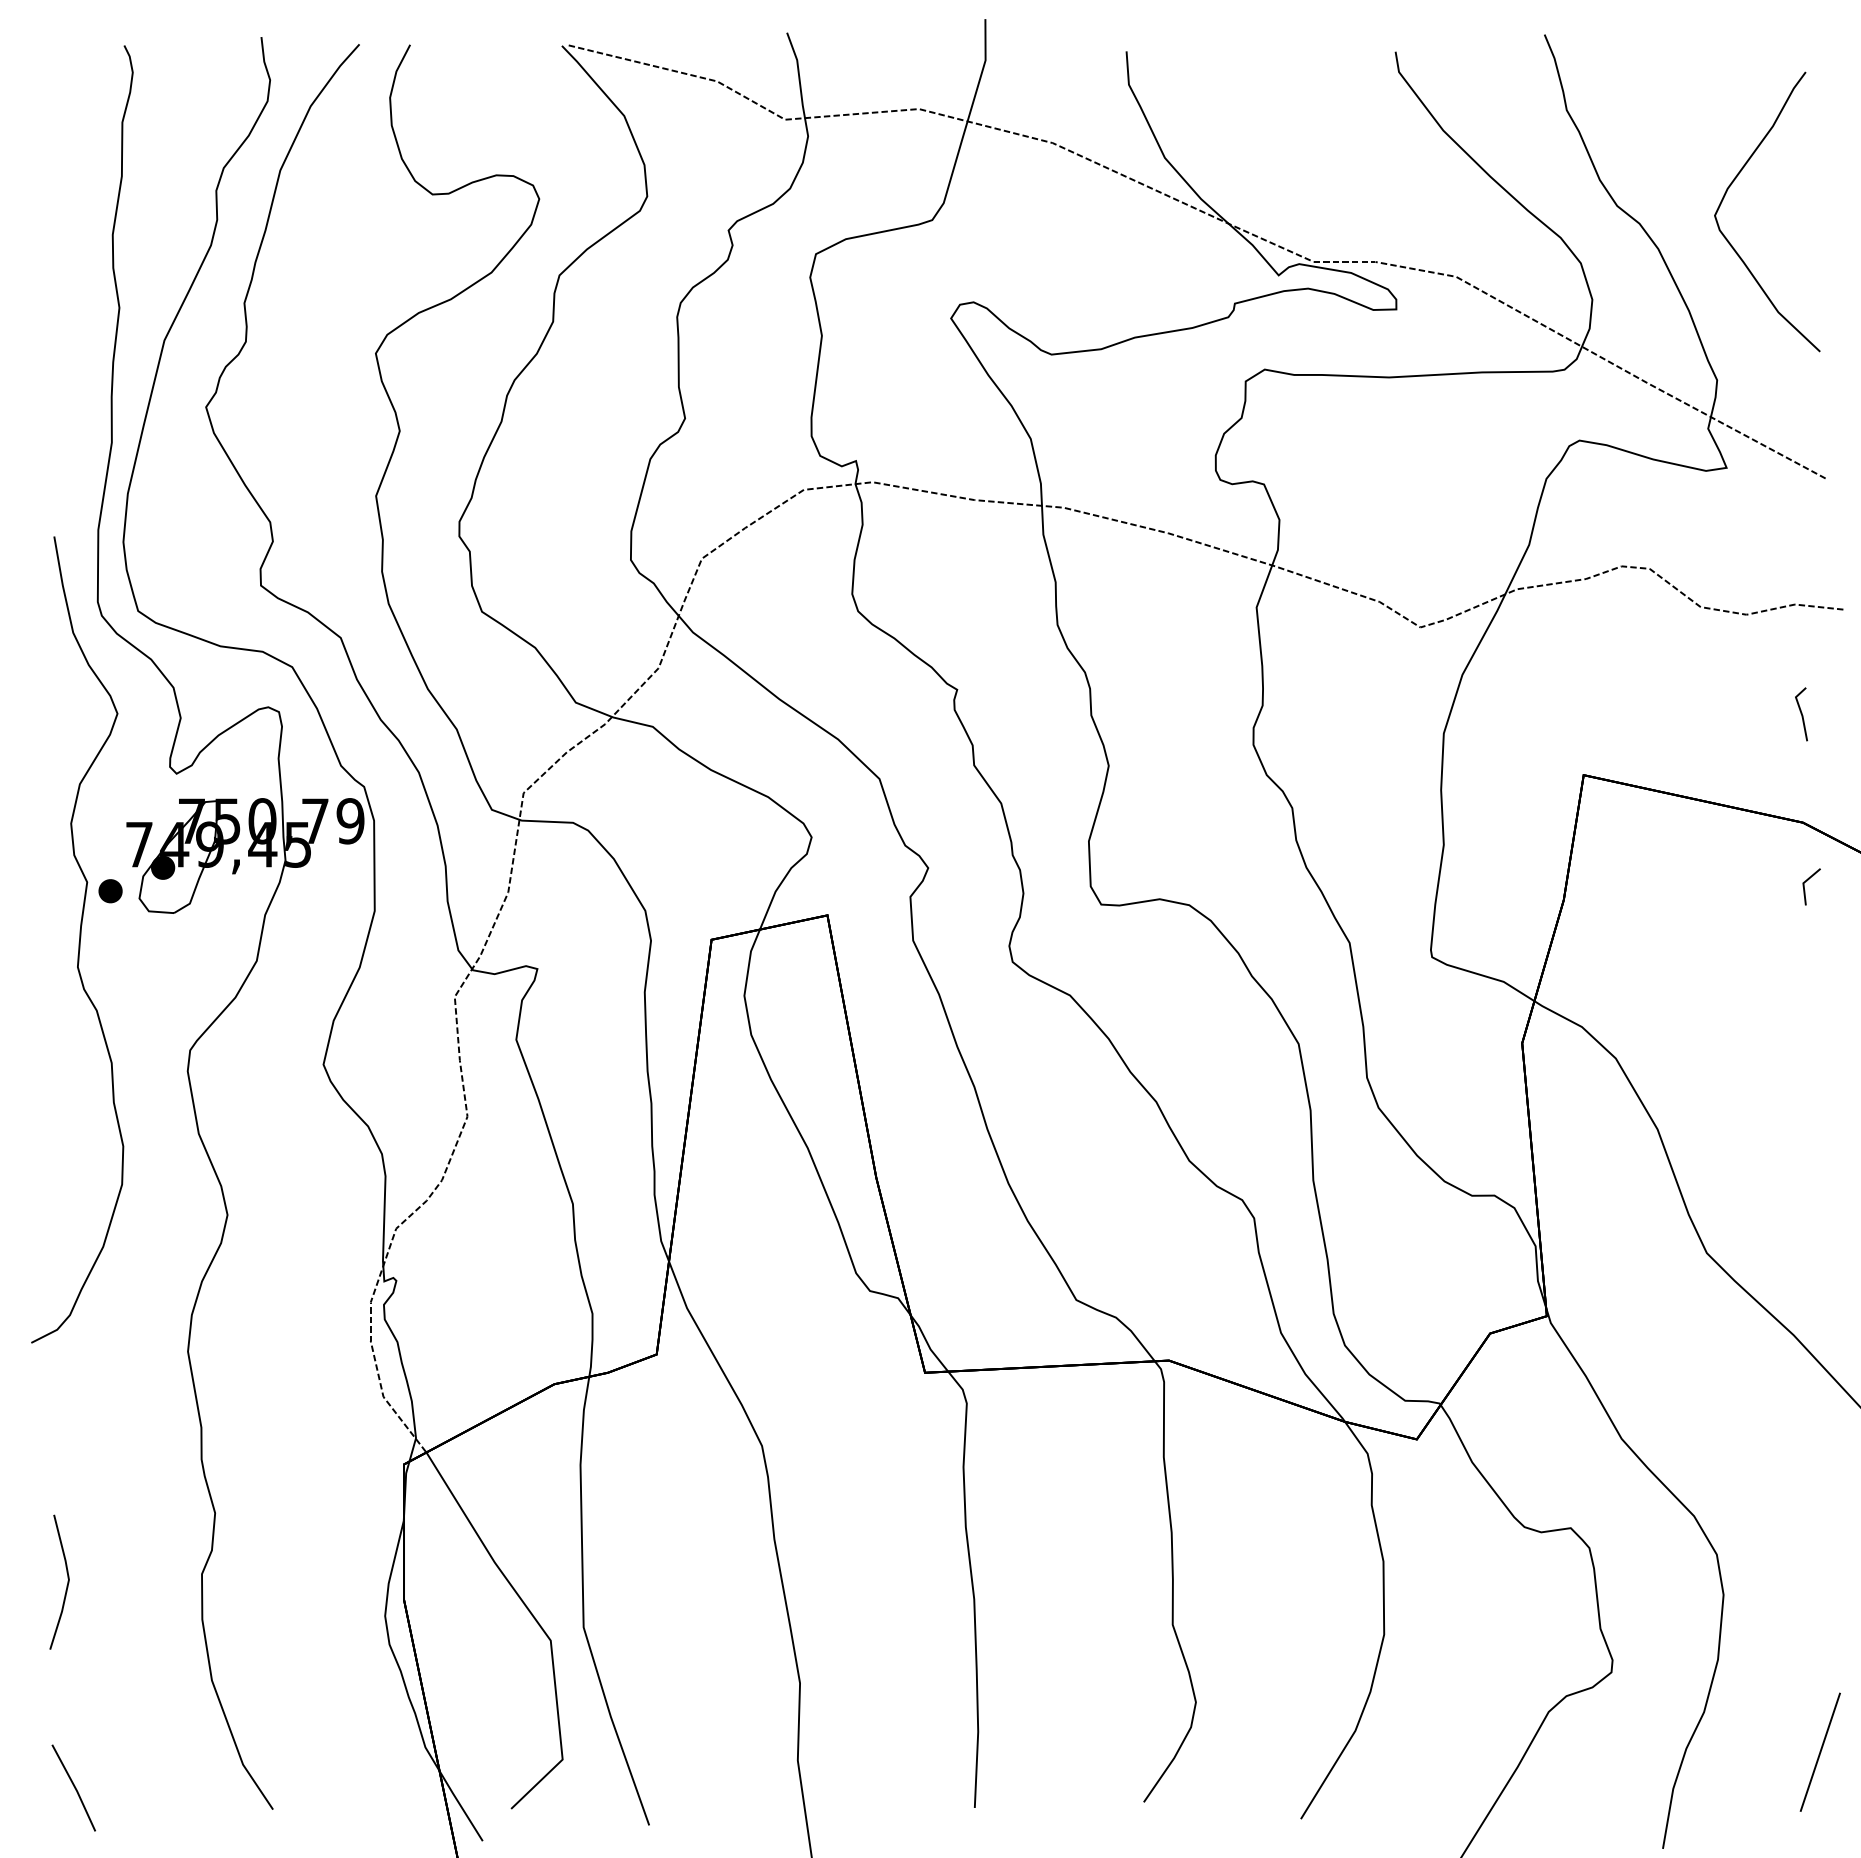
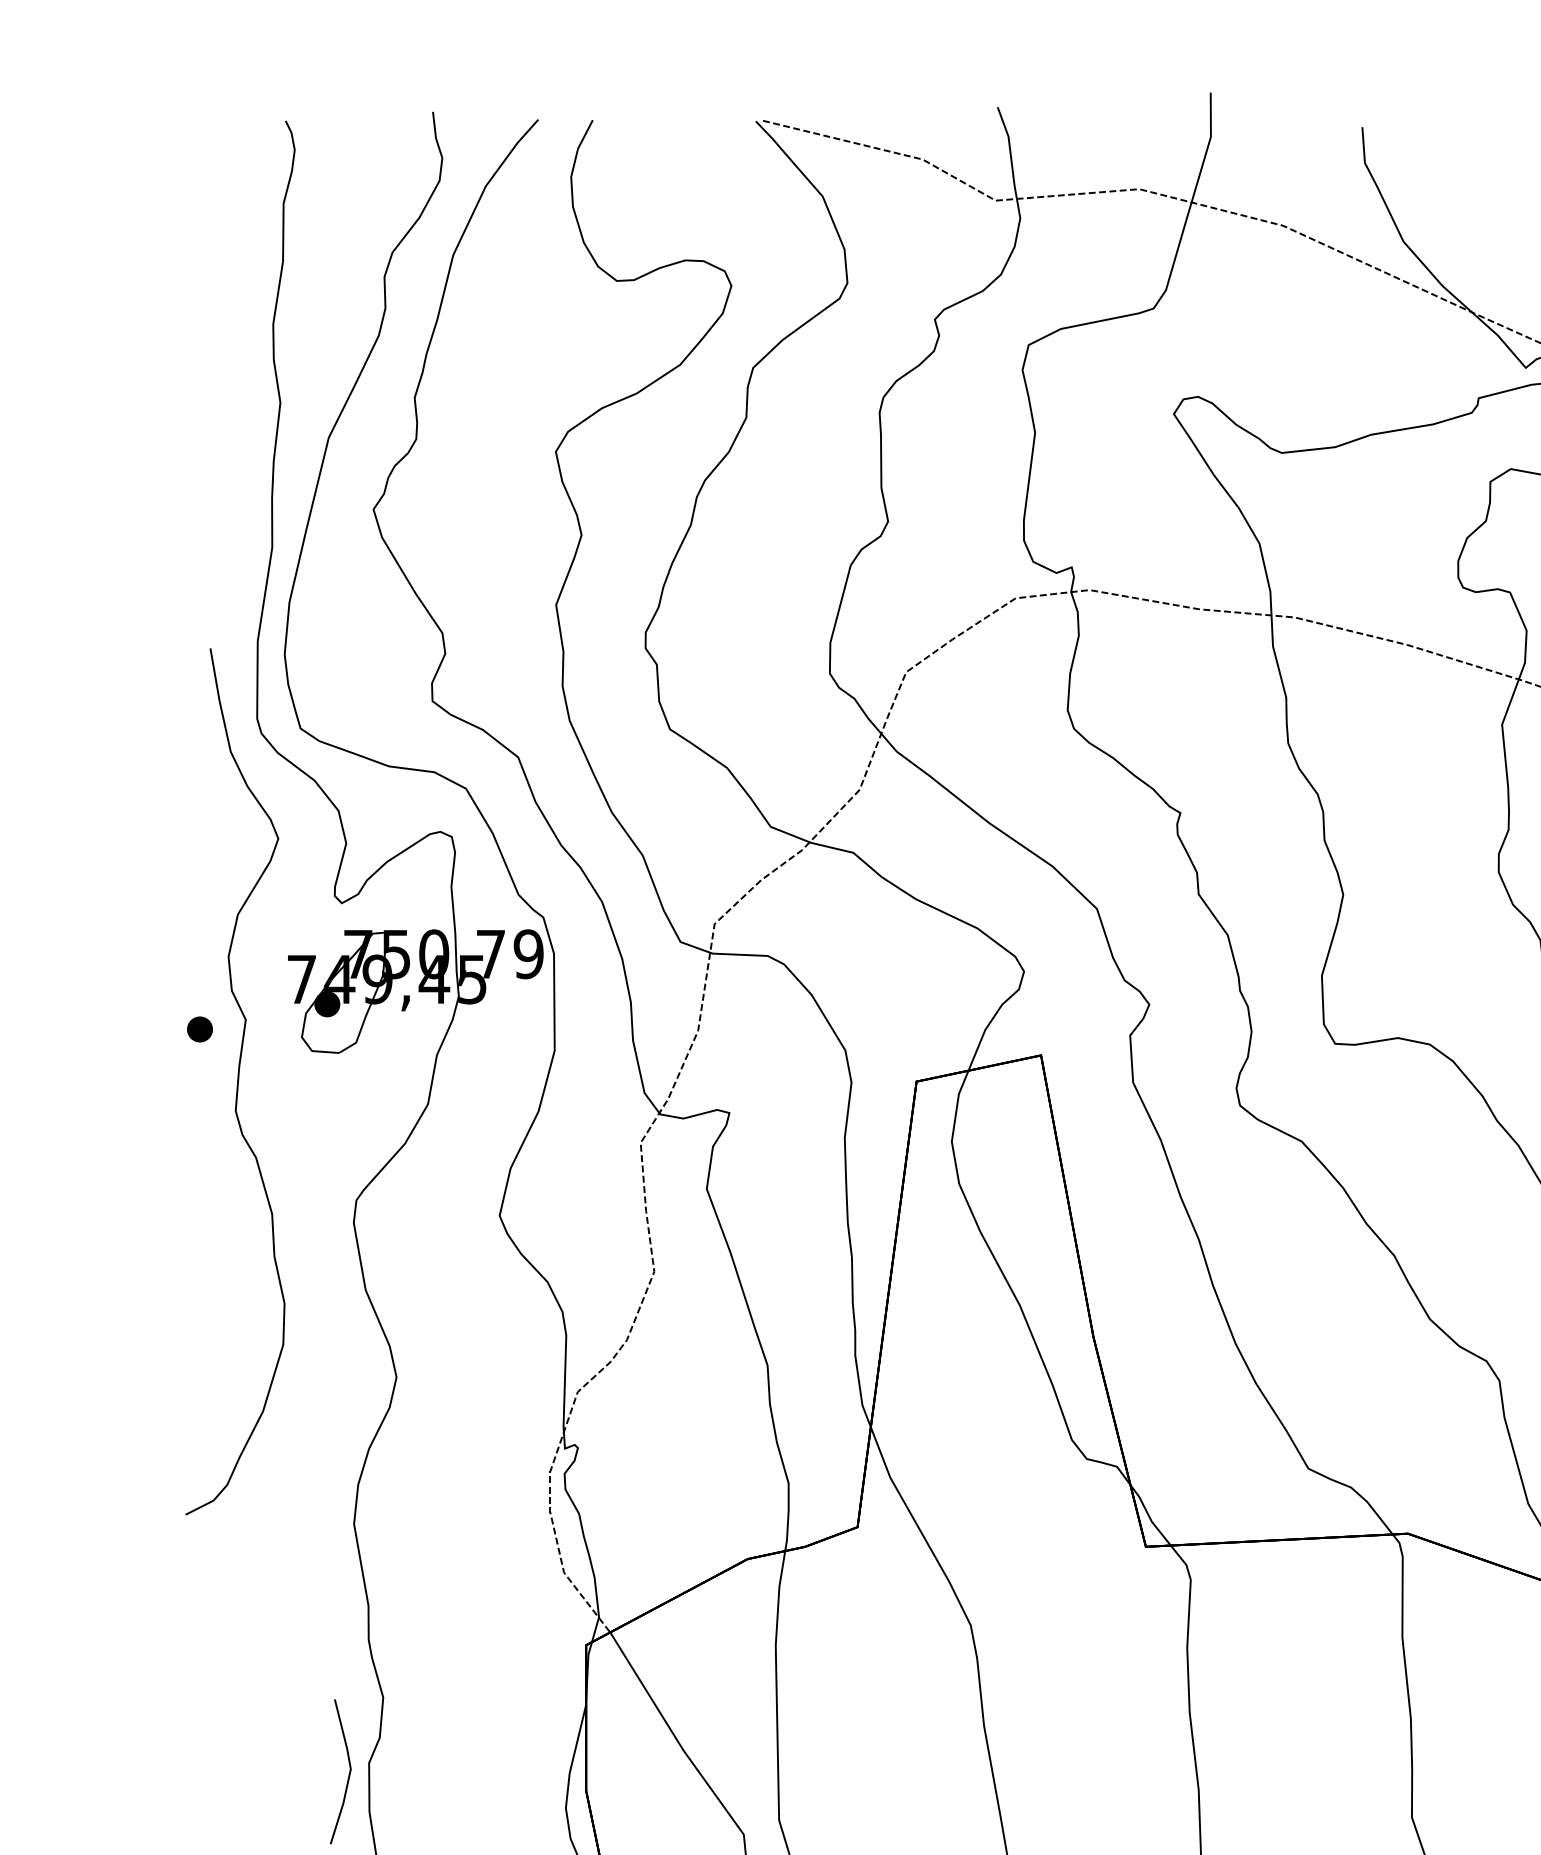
part: (110, 891) -> (199, 1029), moved
line: (67, 1581) -> (349, 1771), moved

